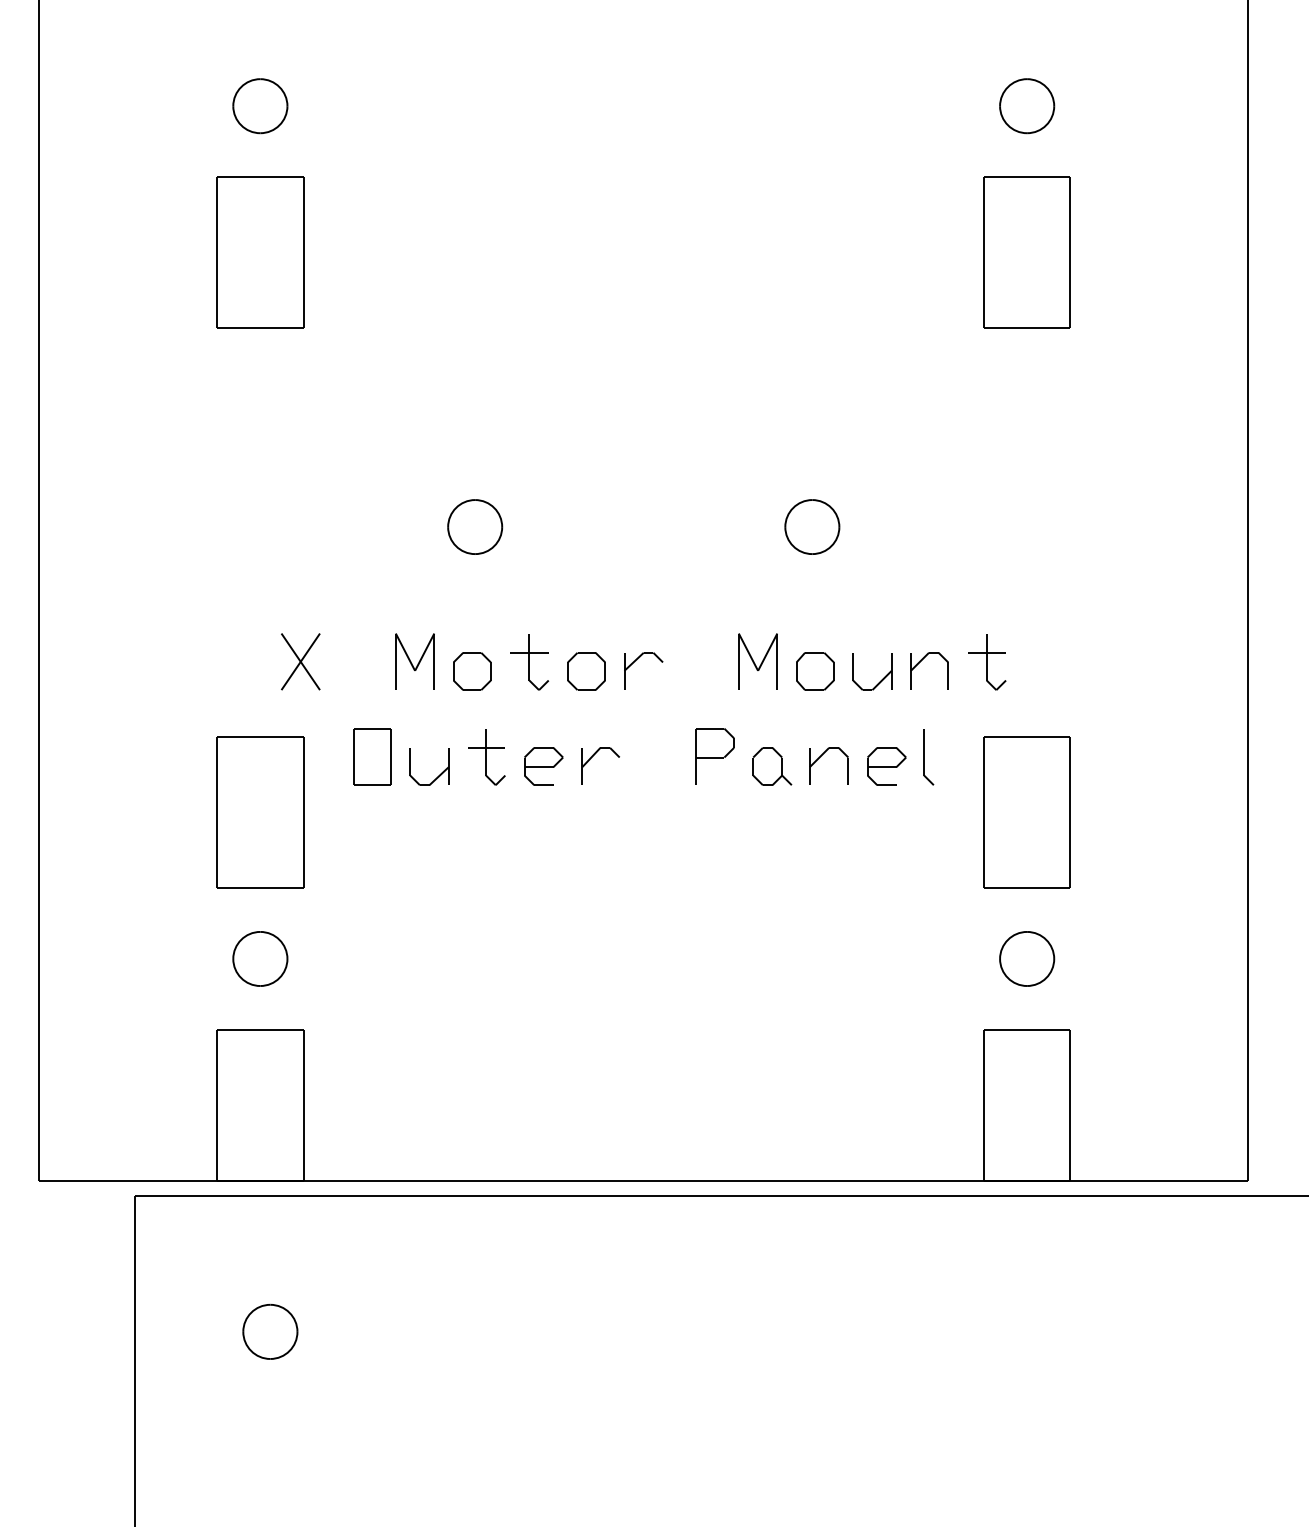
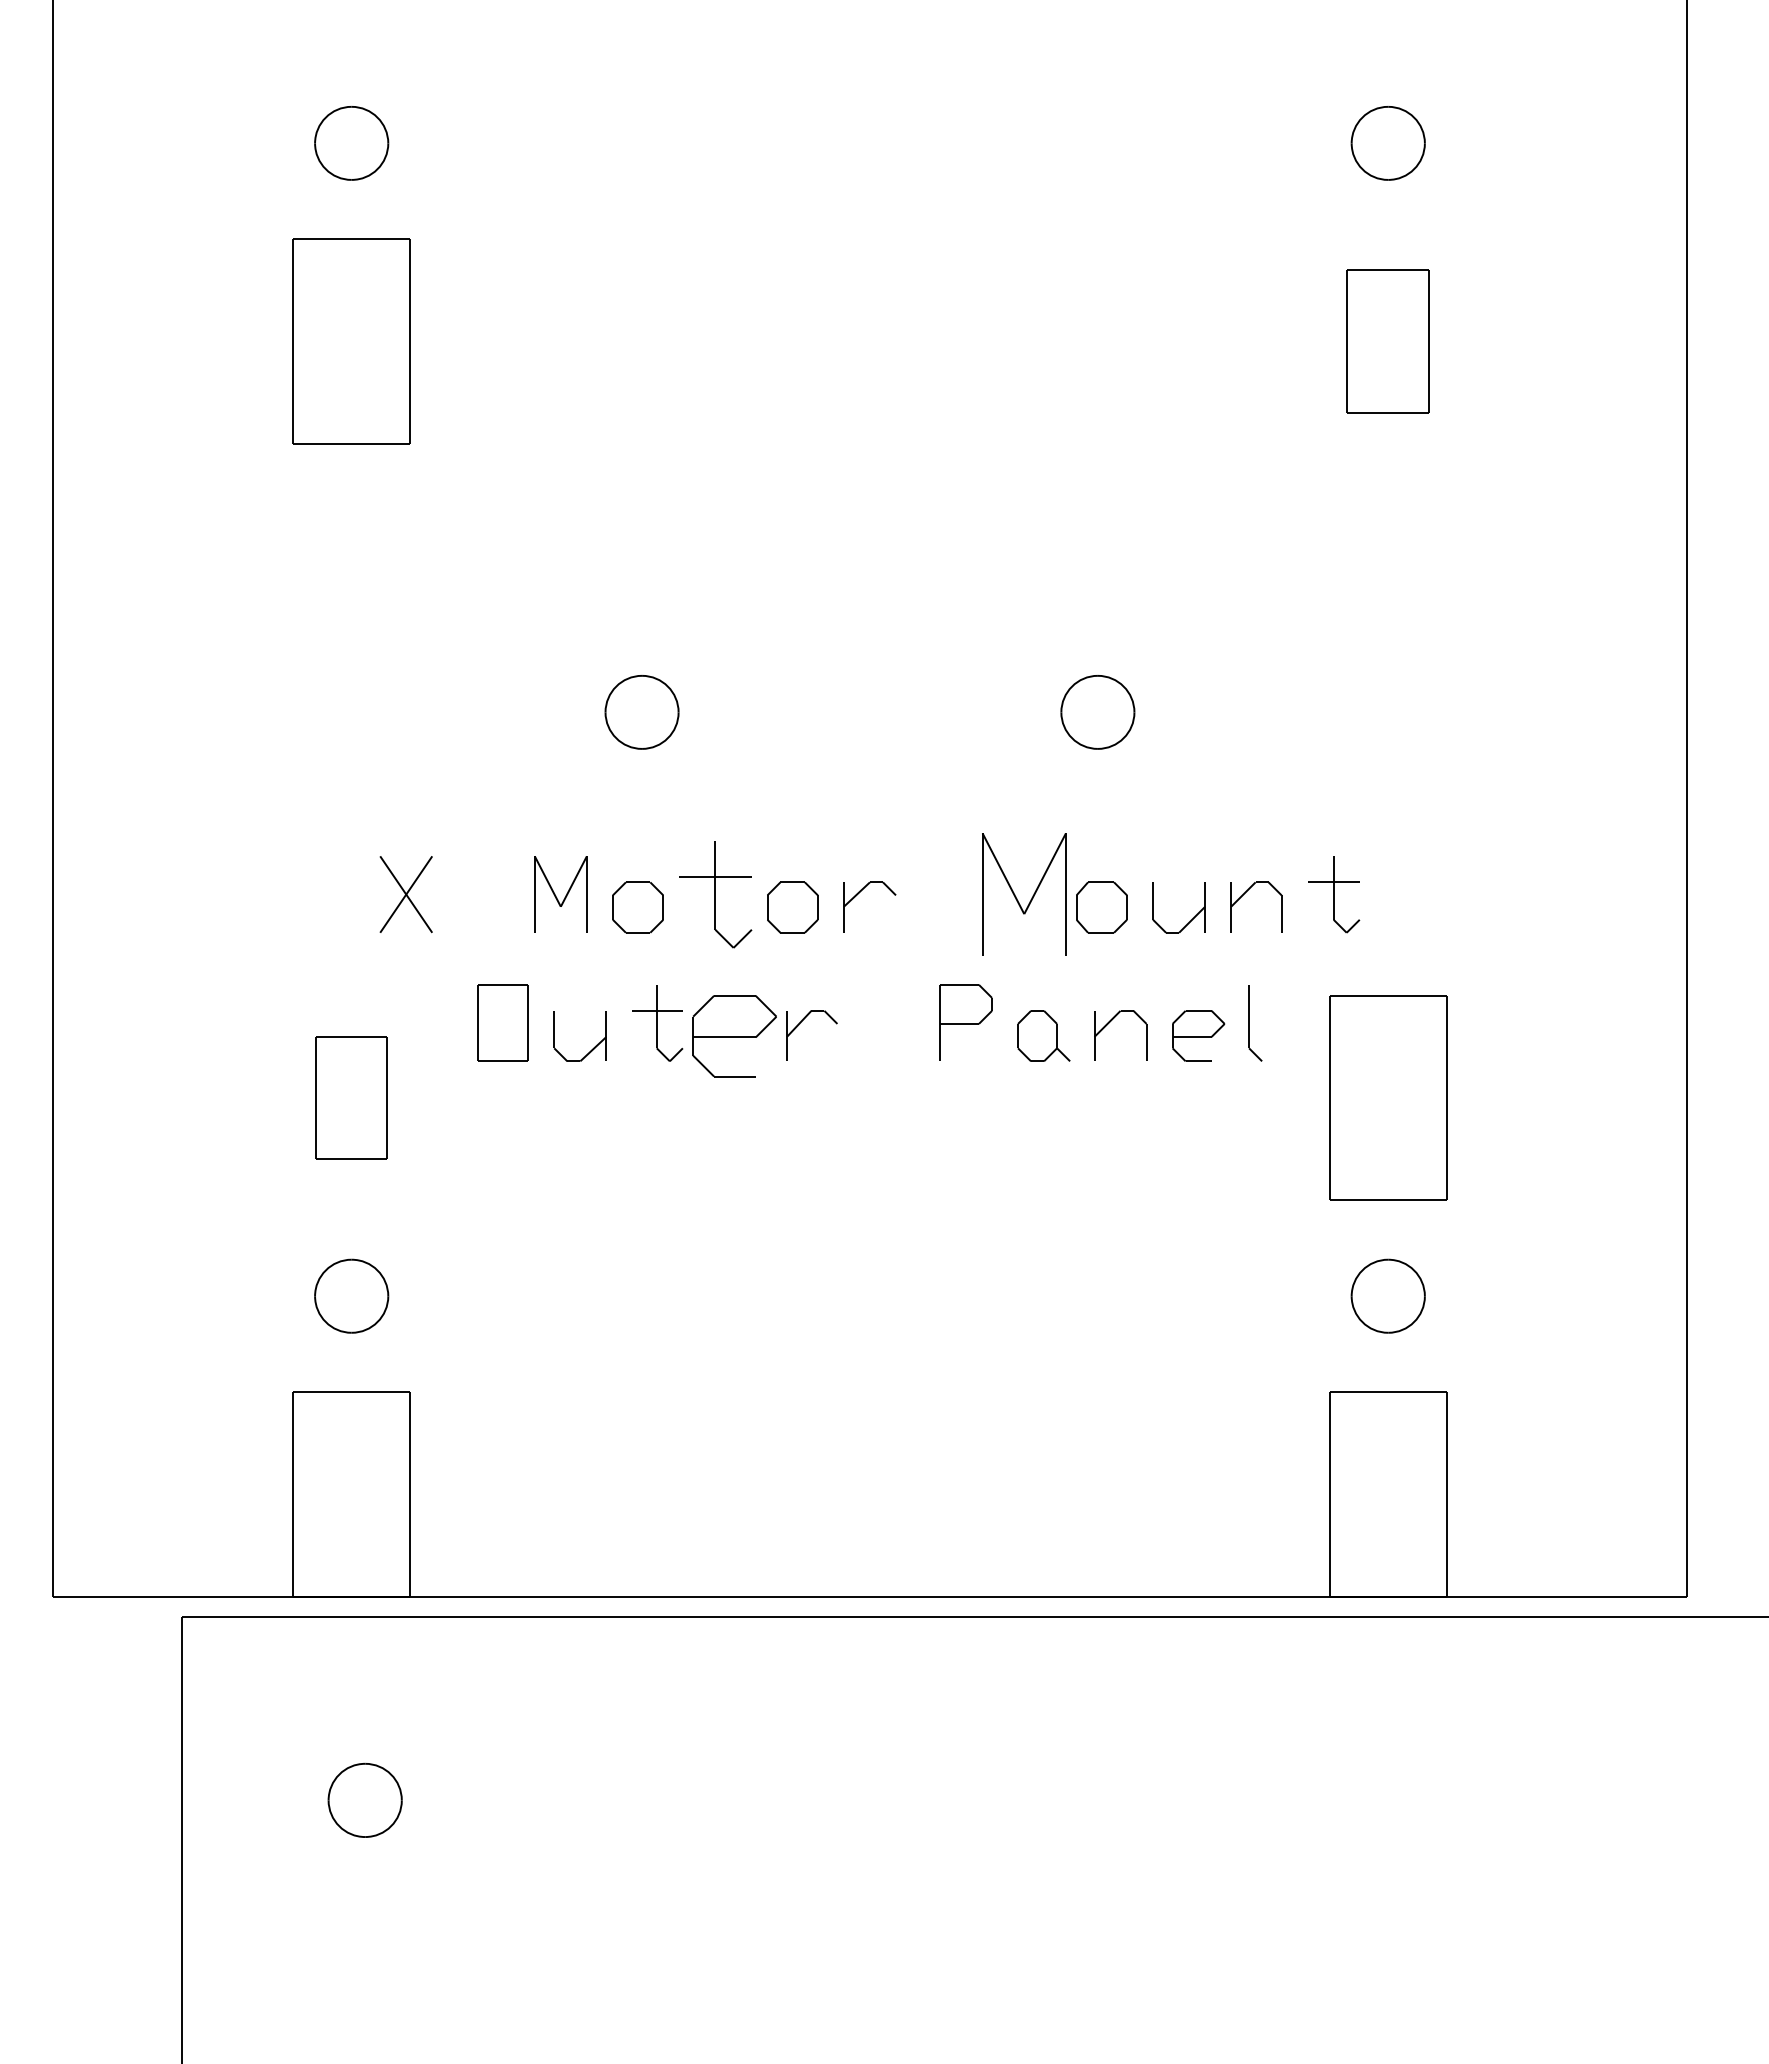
part: (1027, 252) -> (1388, 341), size x0.7
part: (529, 661) -> (715, 894), size x1.4
part: (758, 661) -> (1024, 894), size x1.6
part: (543, 766) -> (734, 1035), size x1.6
part: (260, 811) -> (351, 1097), size x0.6

